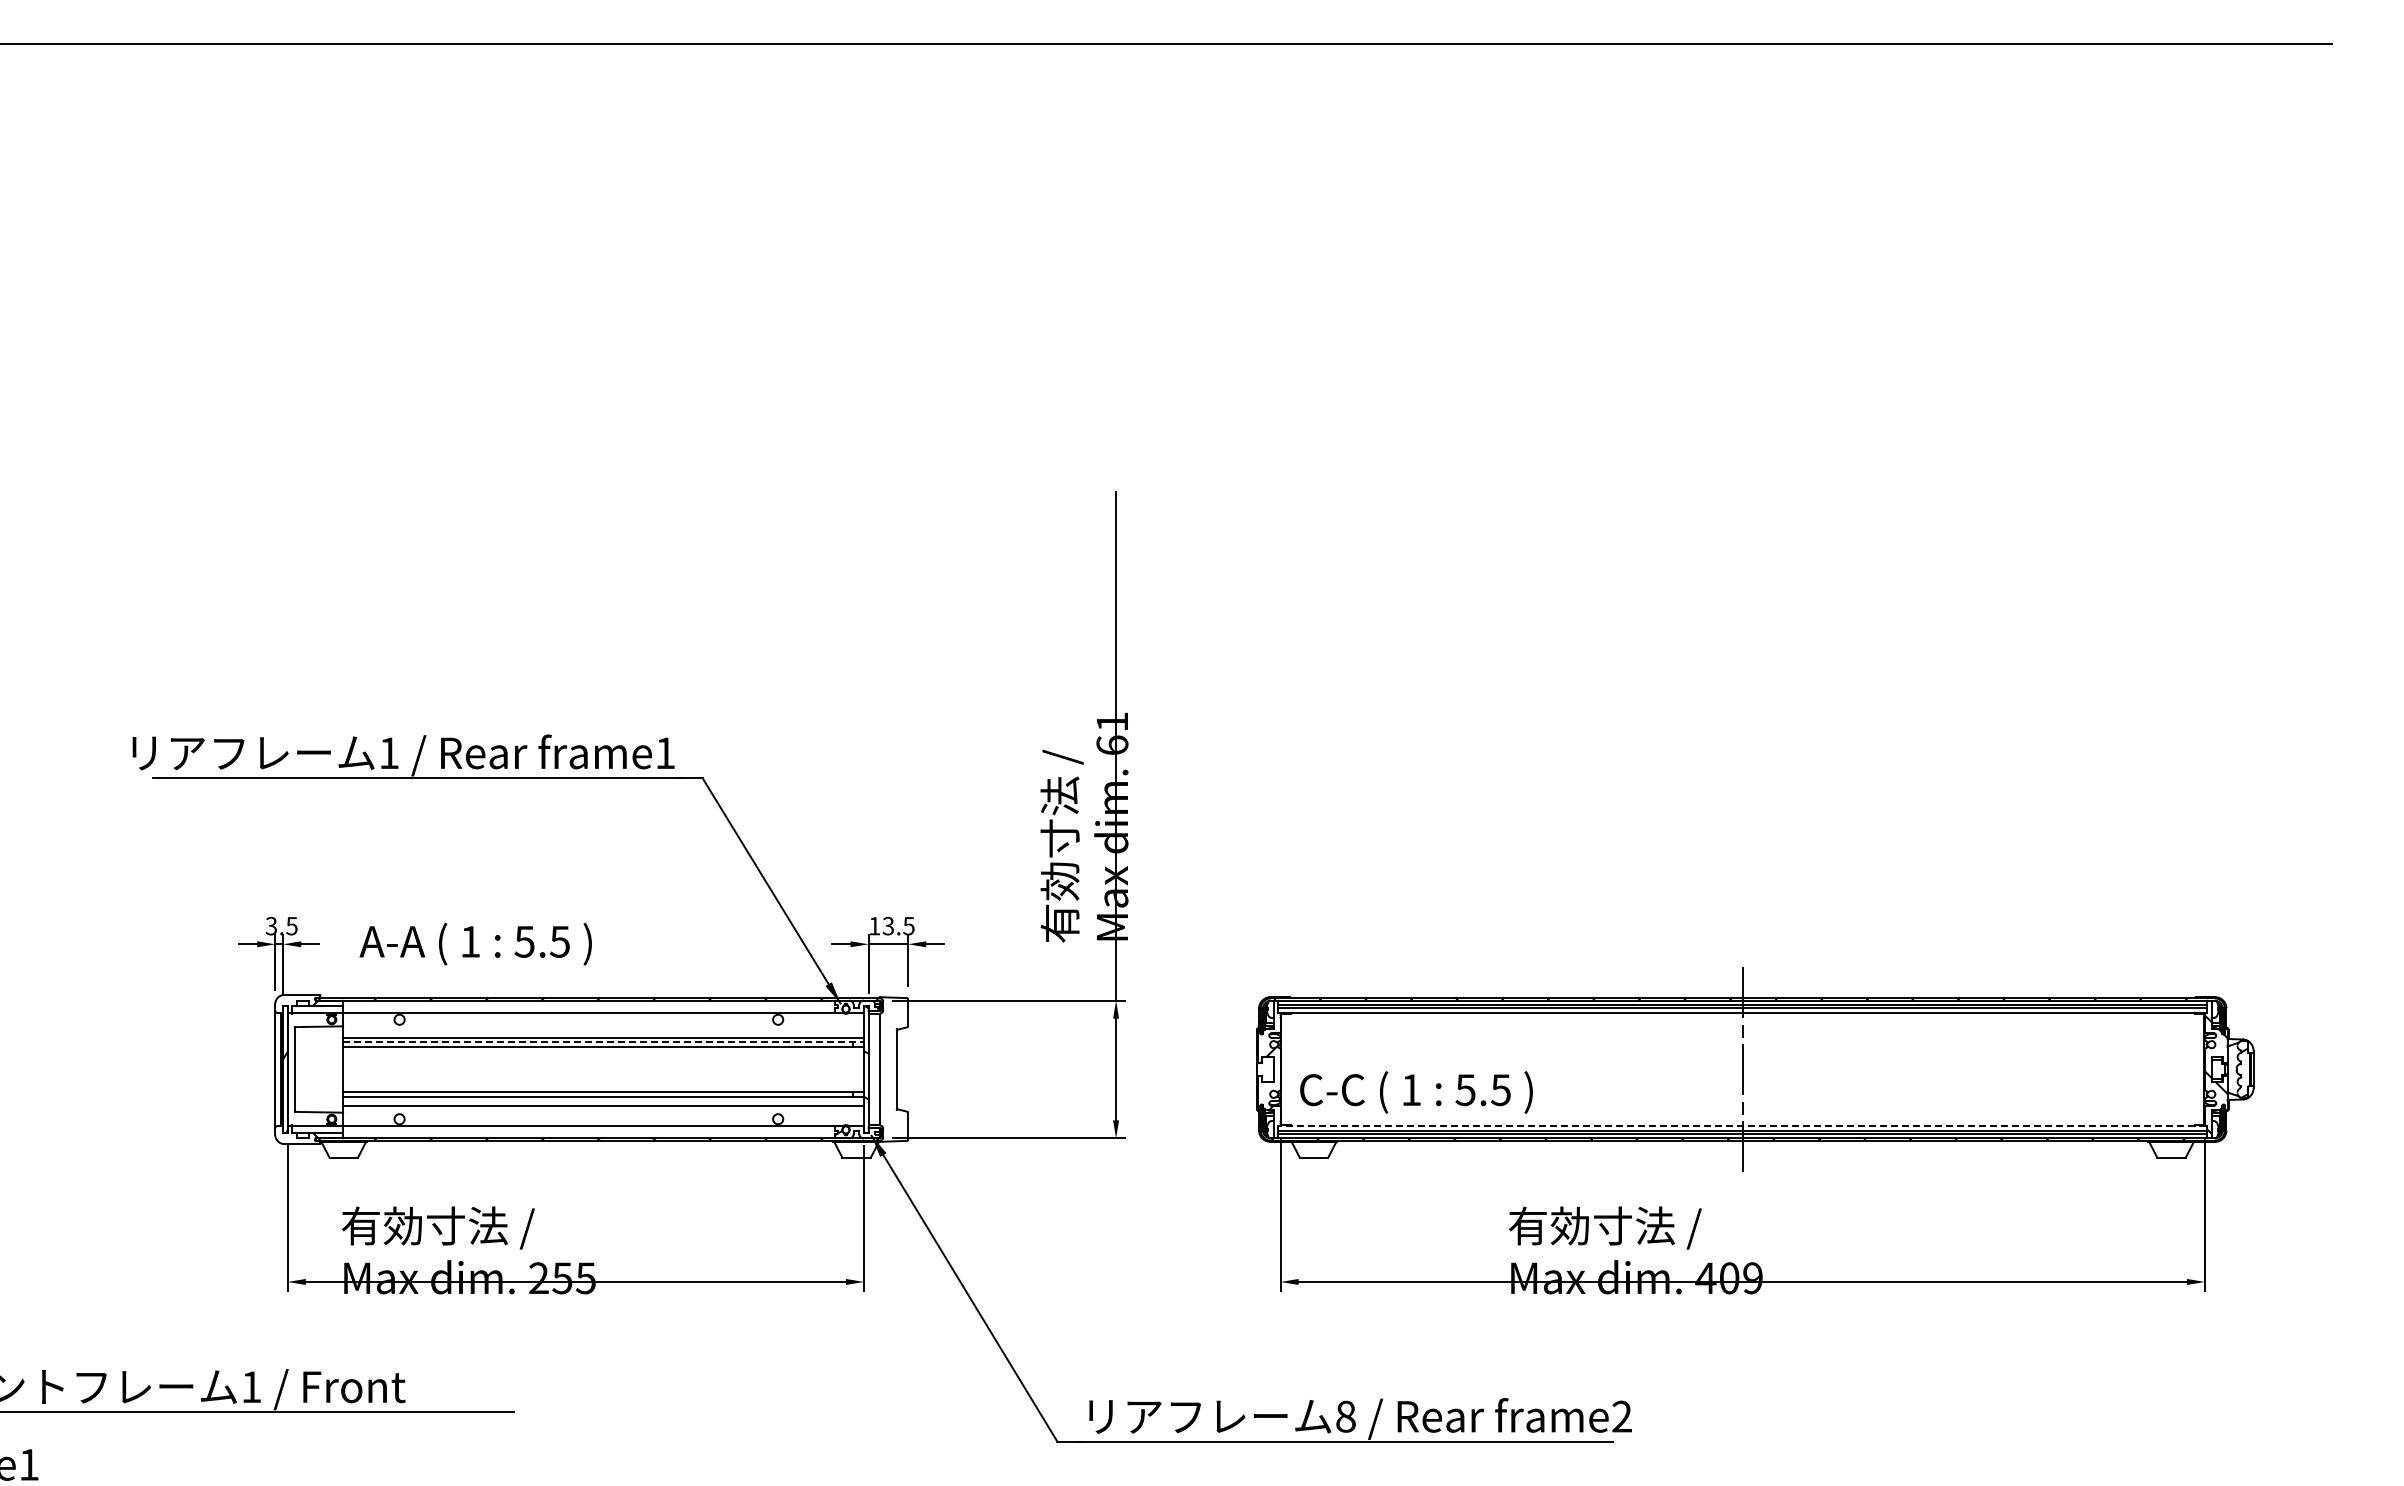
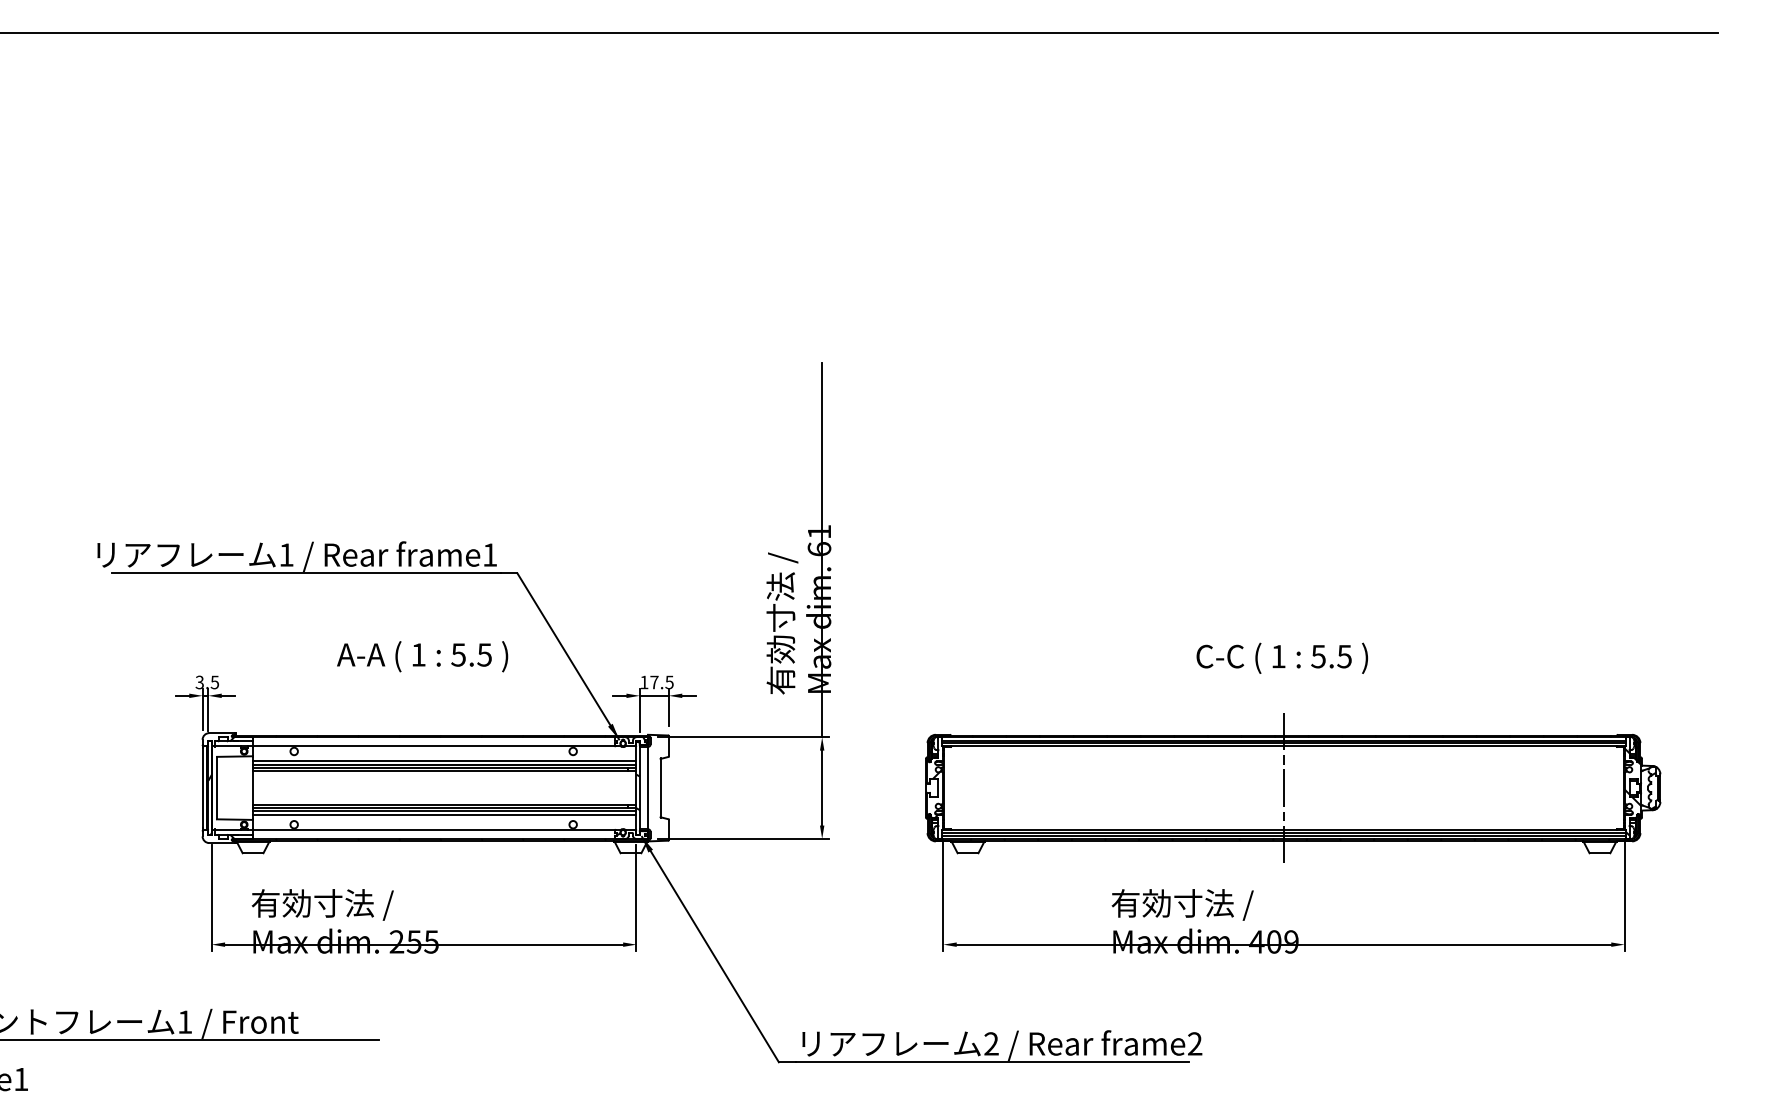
text: (888, 925) -> (654, 681), 13.5 -> 17.5
text: (475, 944) -> (422, 656), moved
line: (603, 1033) -> (444, 761), added
line: (604, 1042) -> (445, 768), dashed -> solid
text: (1416, 1092) -> (1282, 658), moved
line: (603, 1101) -> (444, 811), added
line: (1742, 1126) -> (1283, 830), dashed -> solid
text: (1345, 1416) -> (991, 1043), 8 -> 2

